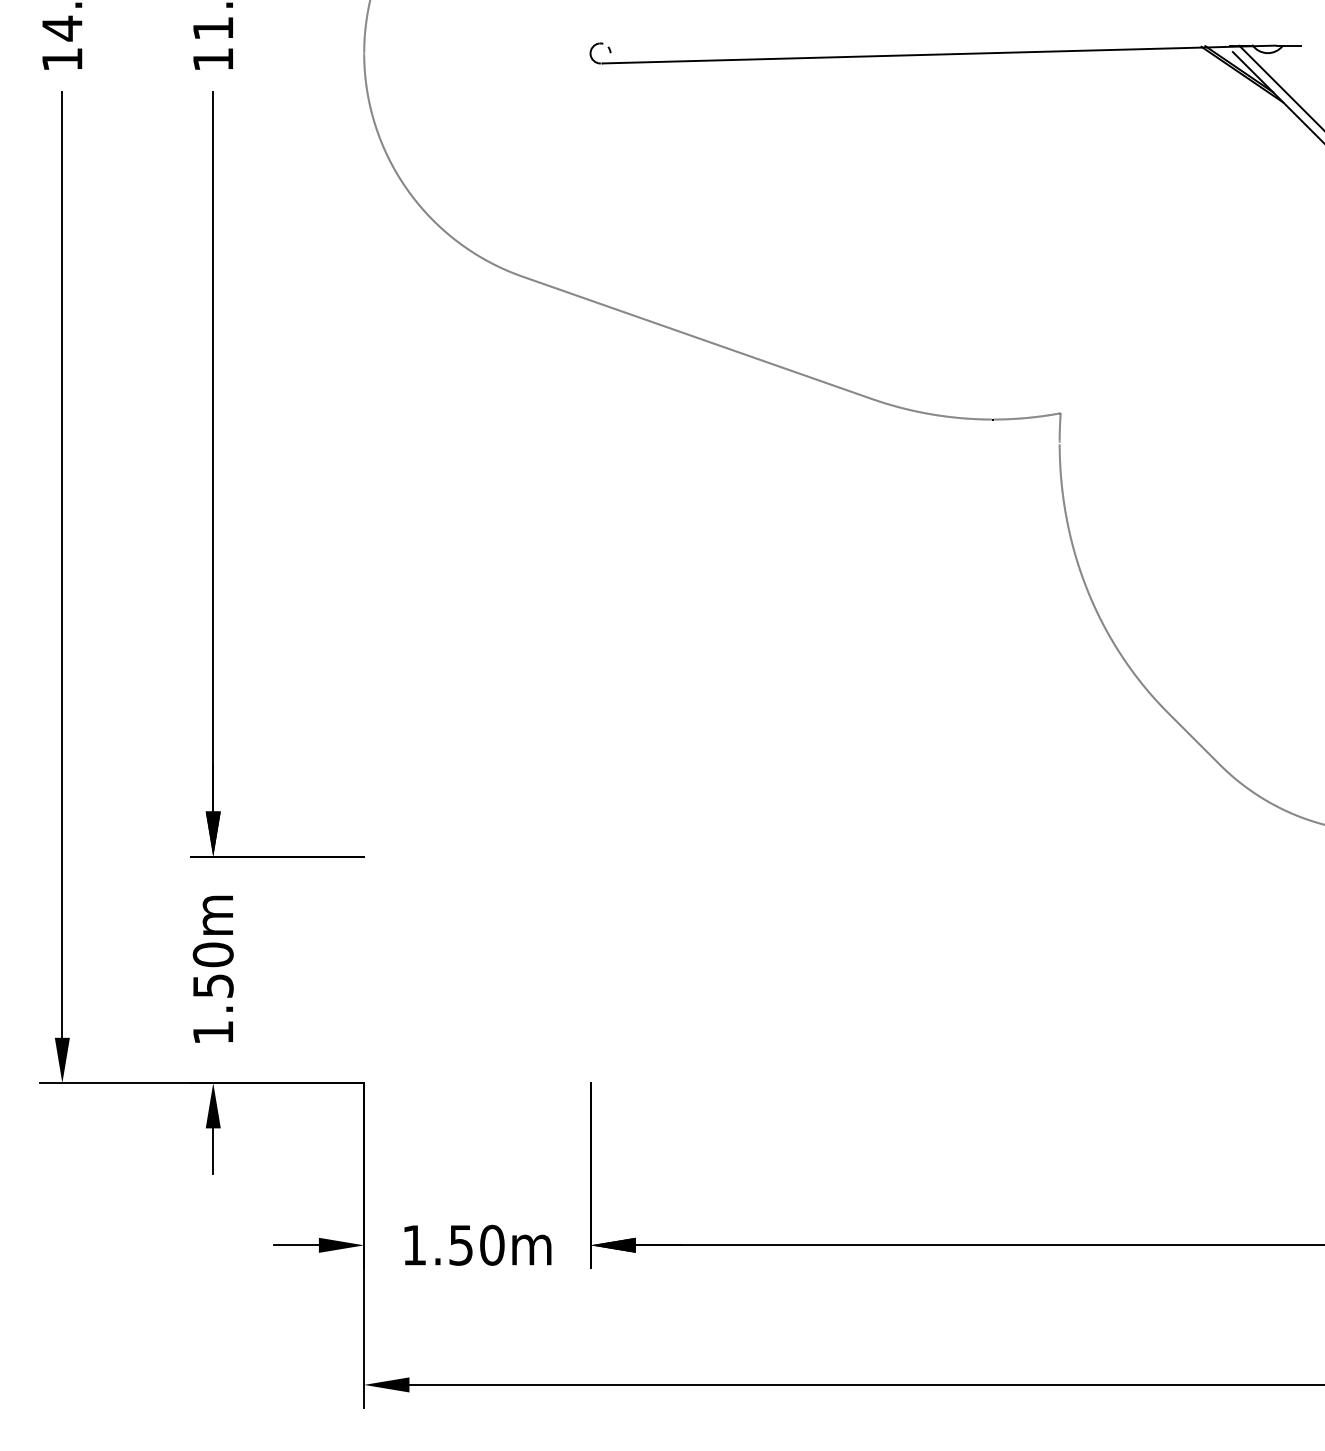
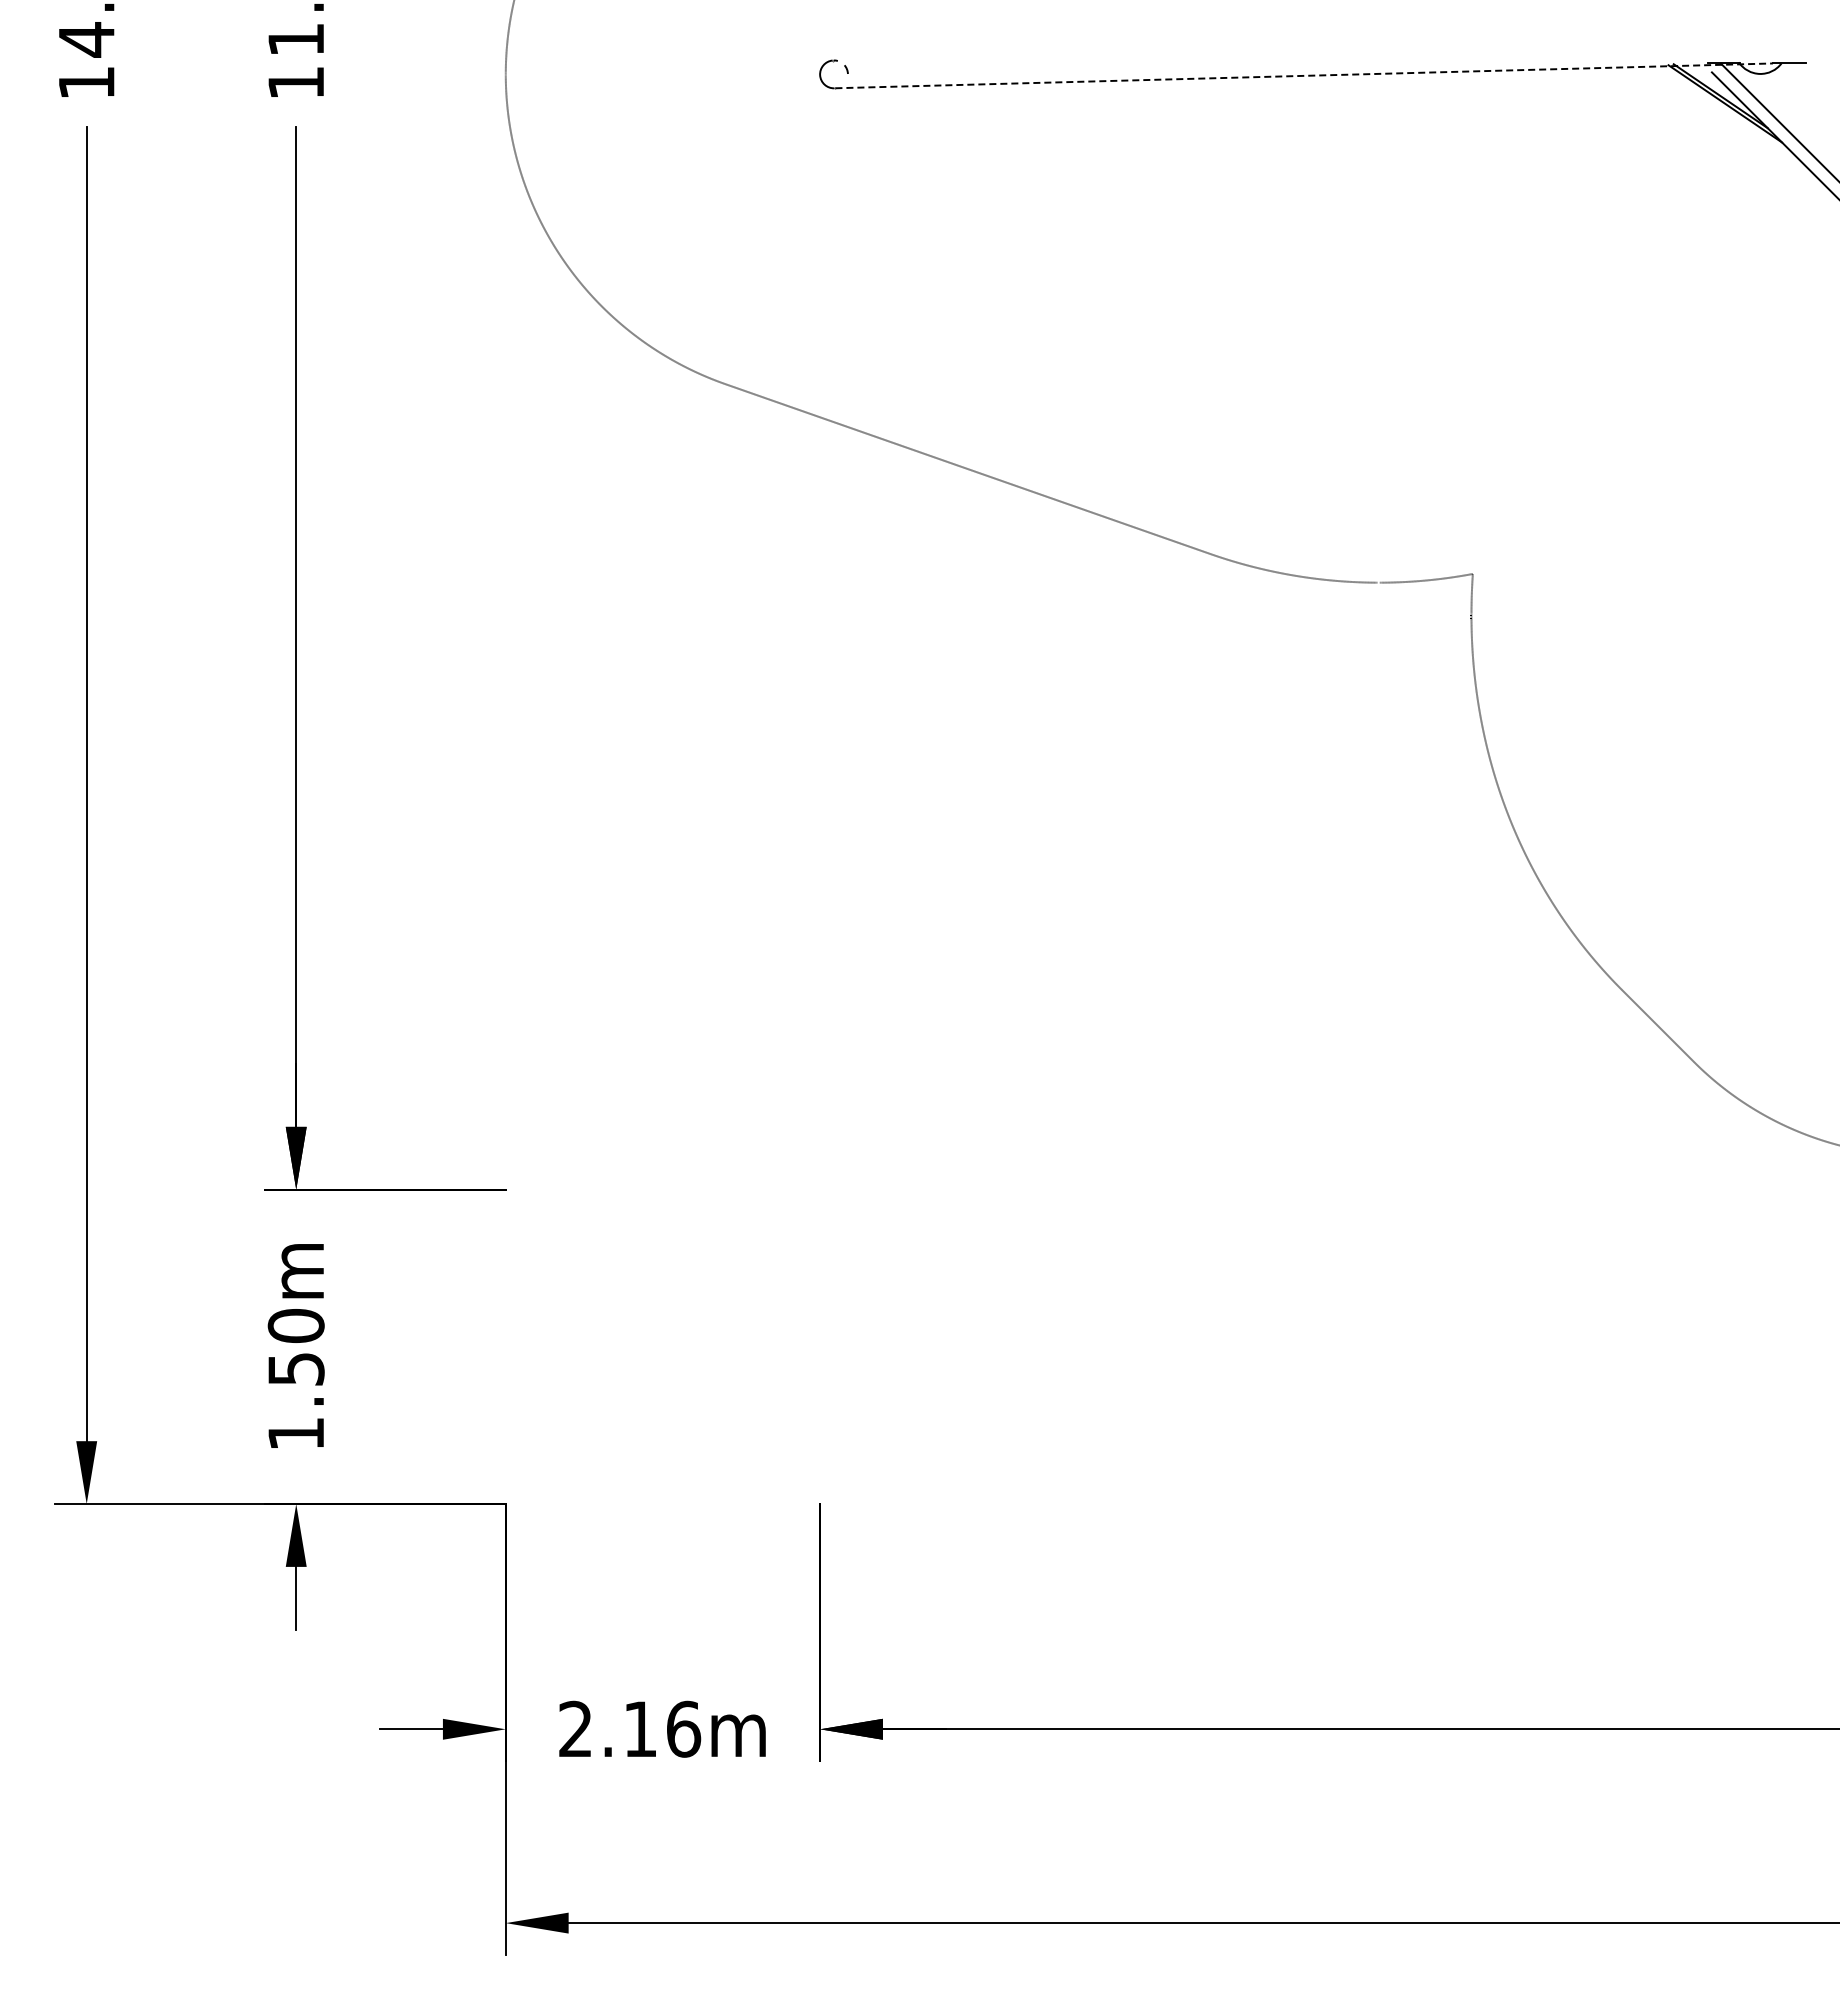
line: (939, 54) -> (1304, 75), solid -> dashed
text: (454, 1244) -> (630, 1728), 1.50m -> 2.16m

